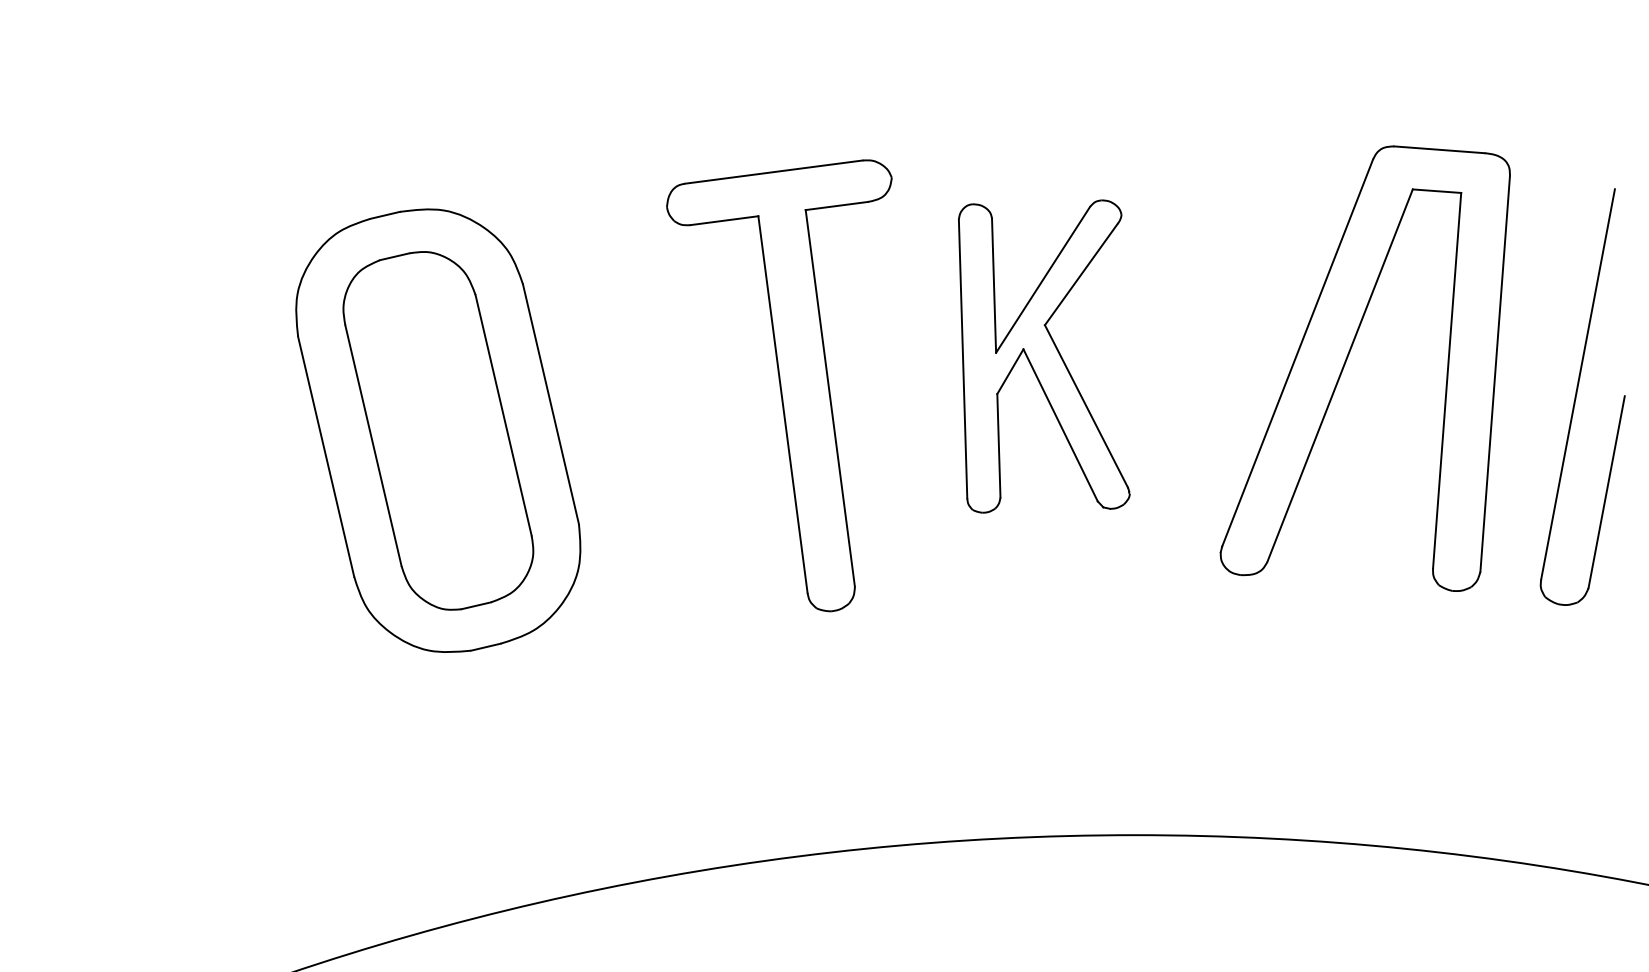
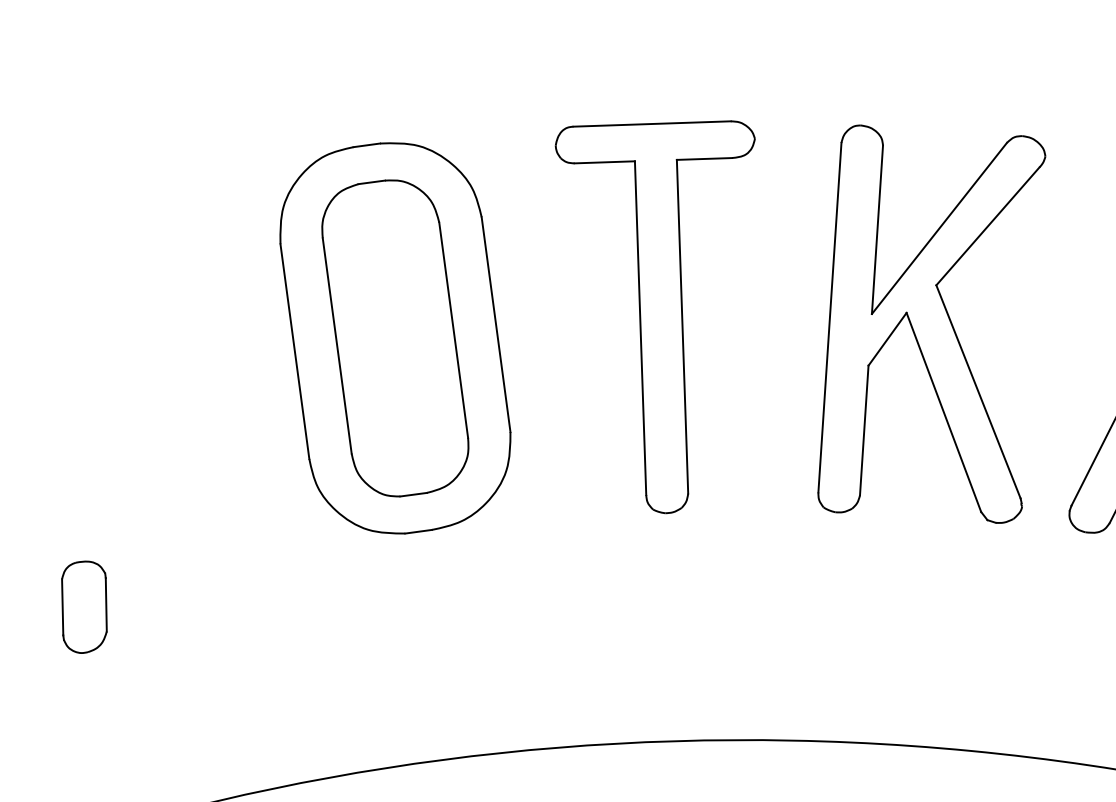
part: (1044, 356) -> (932, 324), size x1.43
part: (779, 385) -> (639, 311), moved
part: (115, 769) -> (84, 607), added

